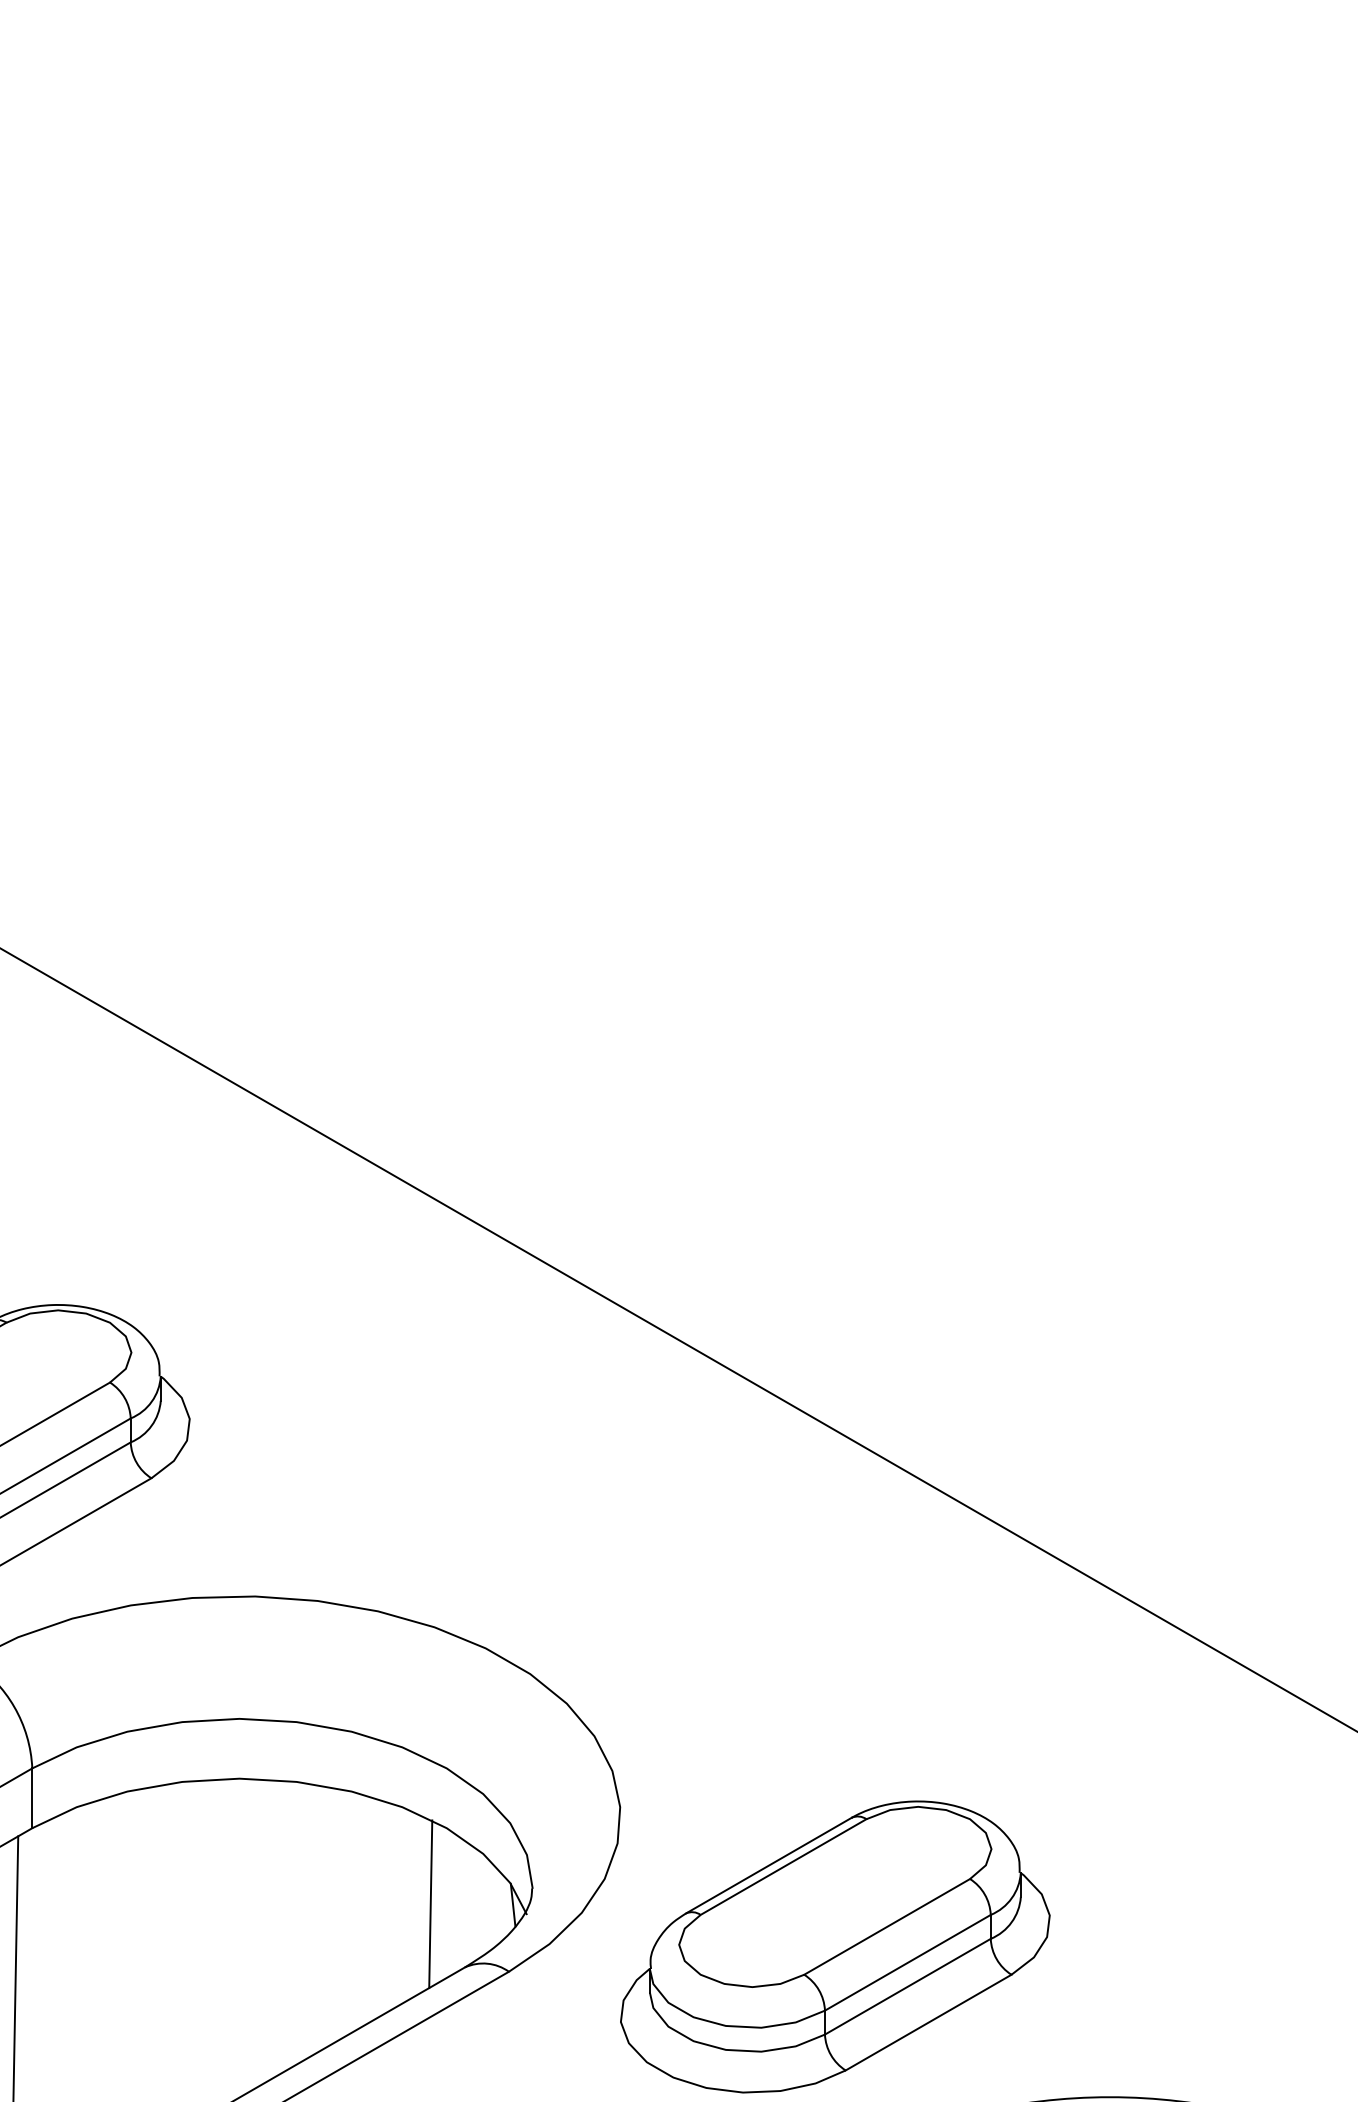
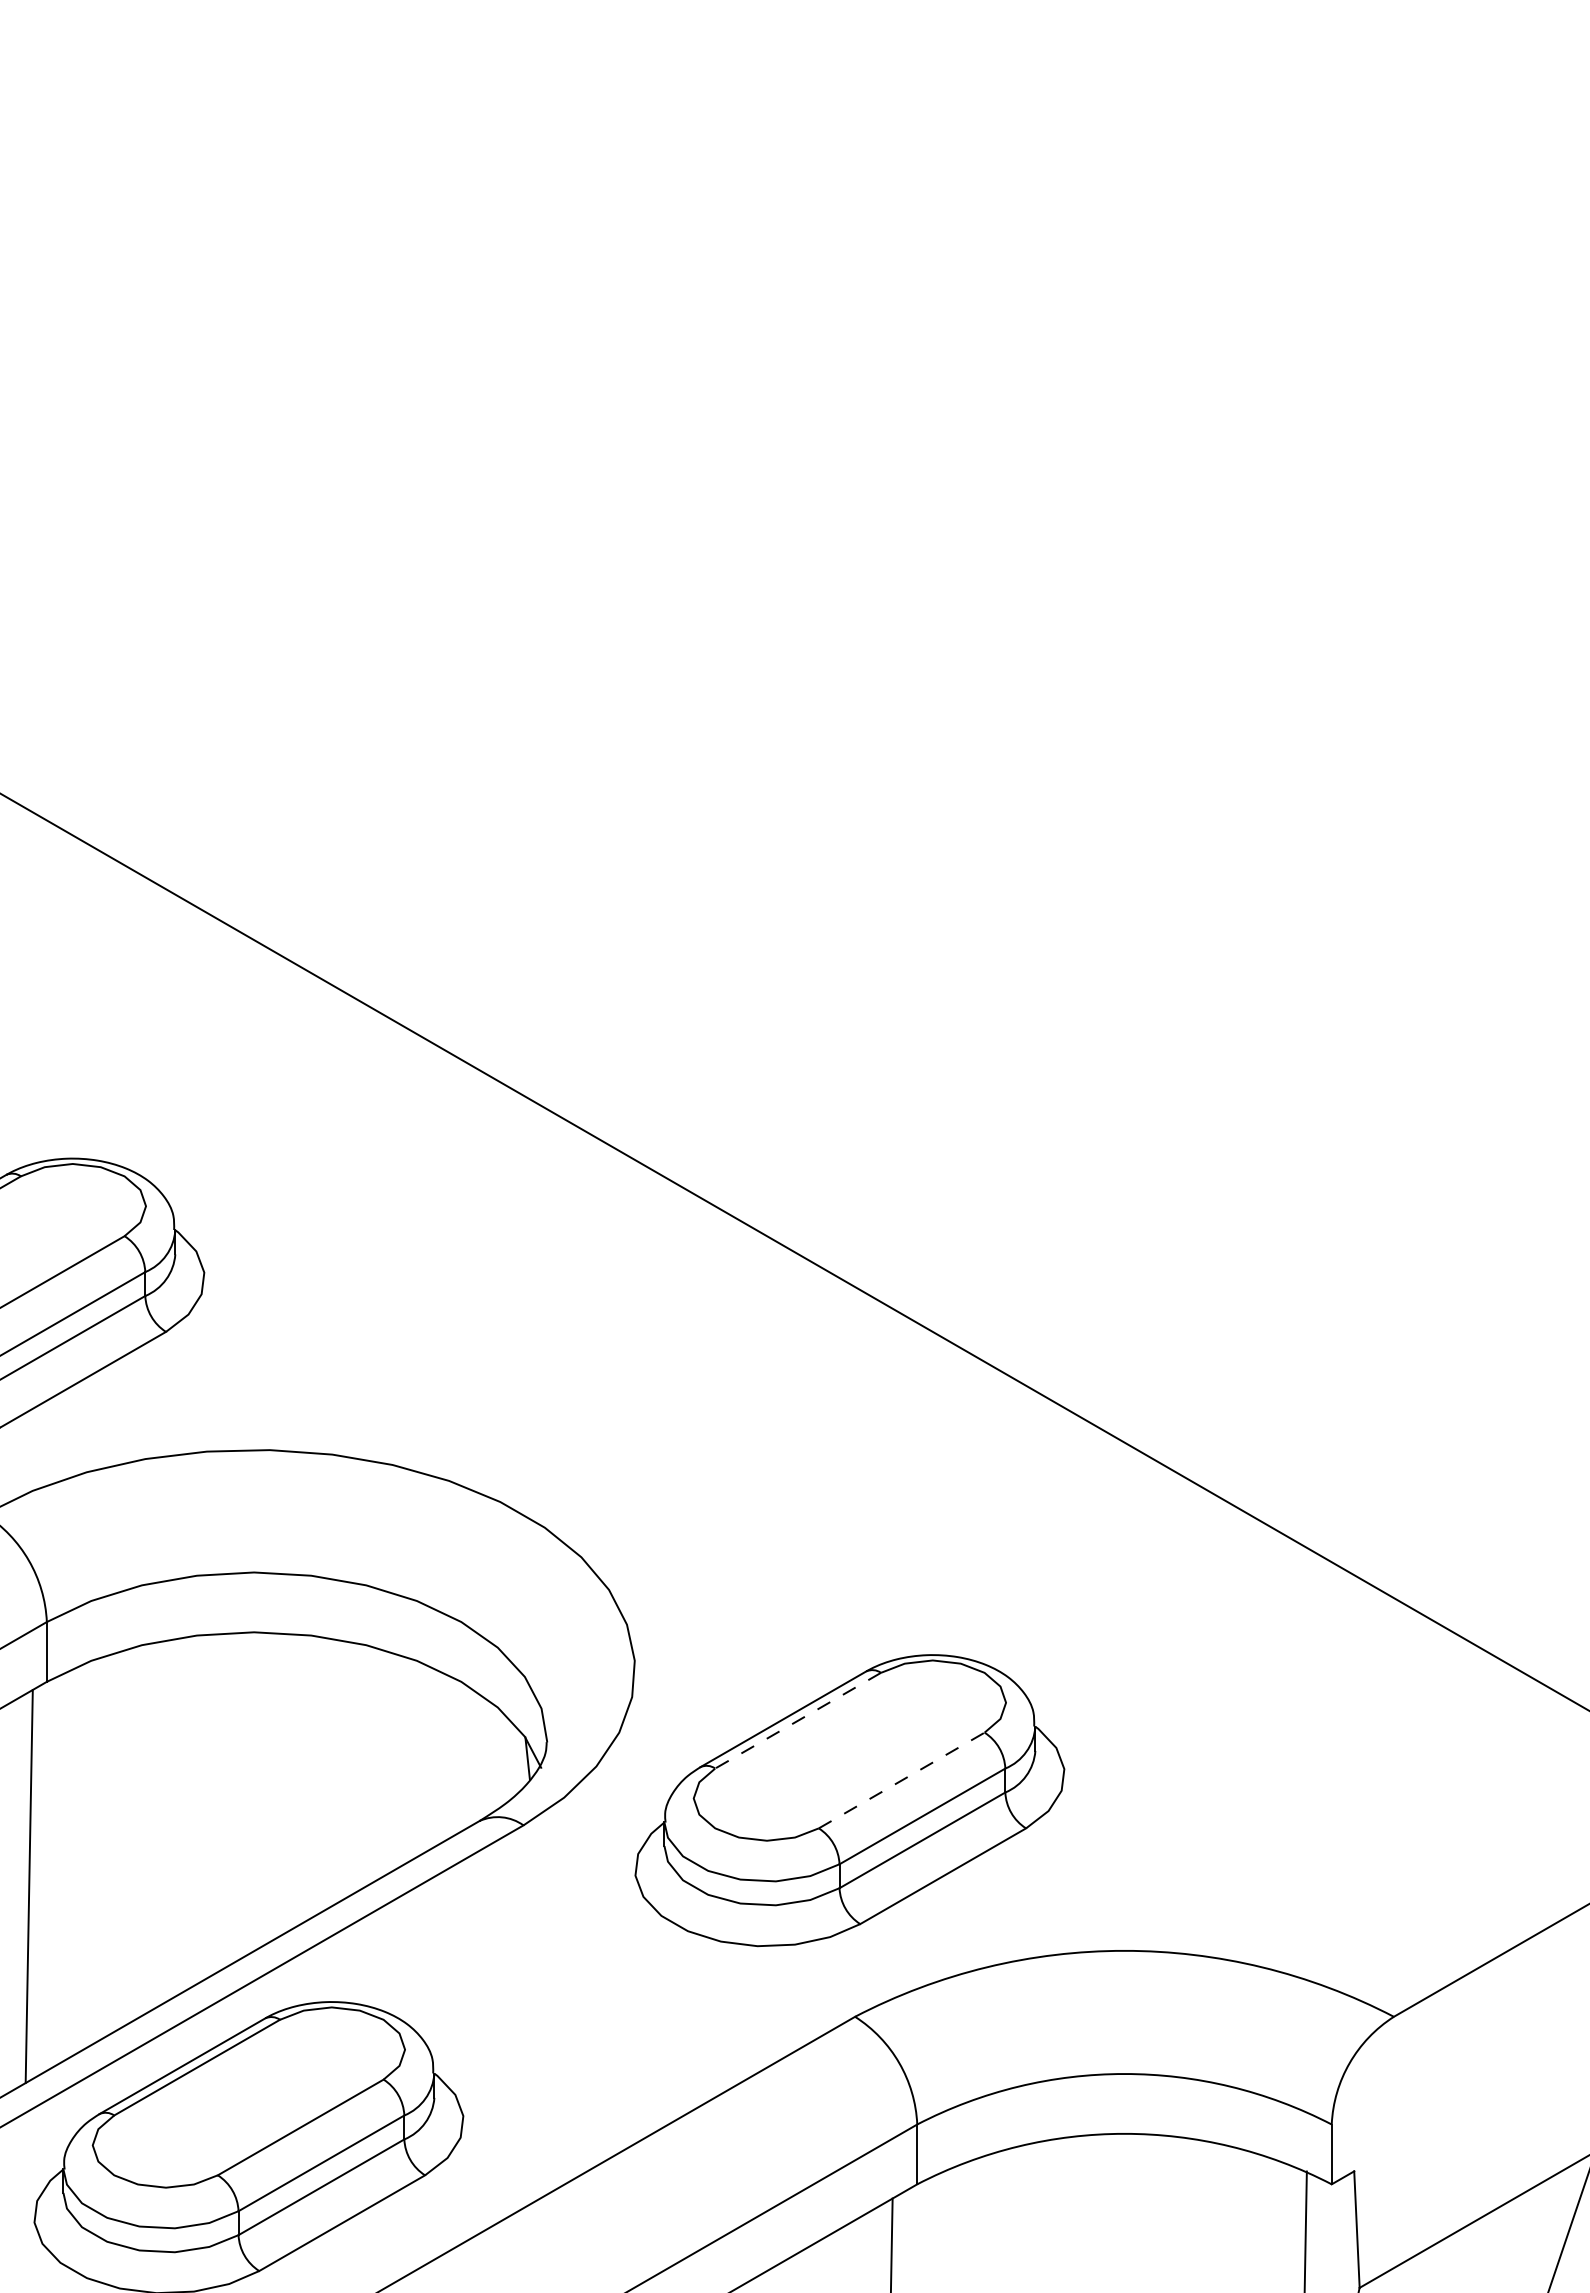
line: (783, 1866) -> (798, 1720), solid -> dashed
line: (429, 1903) -> (444, 1757), removed
line: (886, 1926) -> (901, 1780), solid -> dashed

